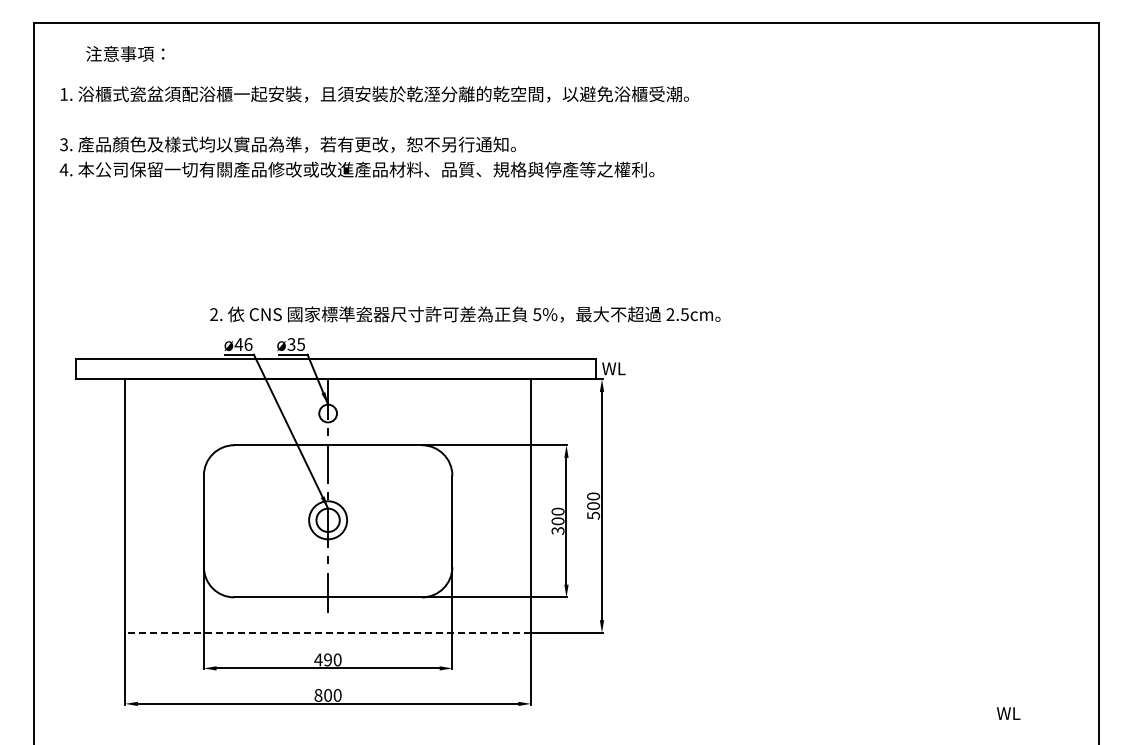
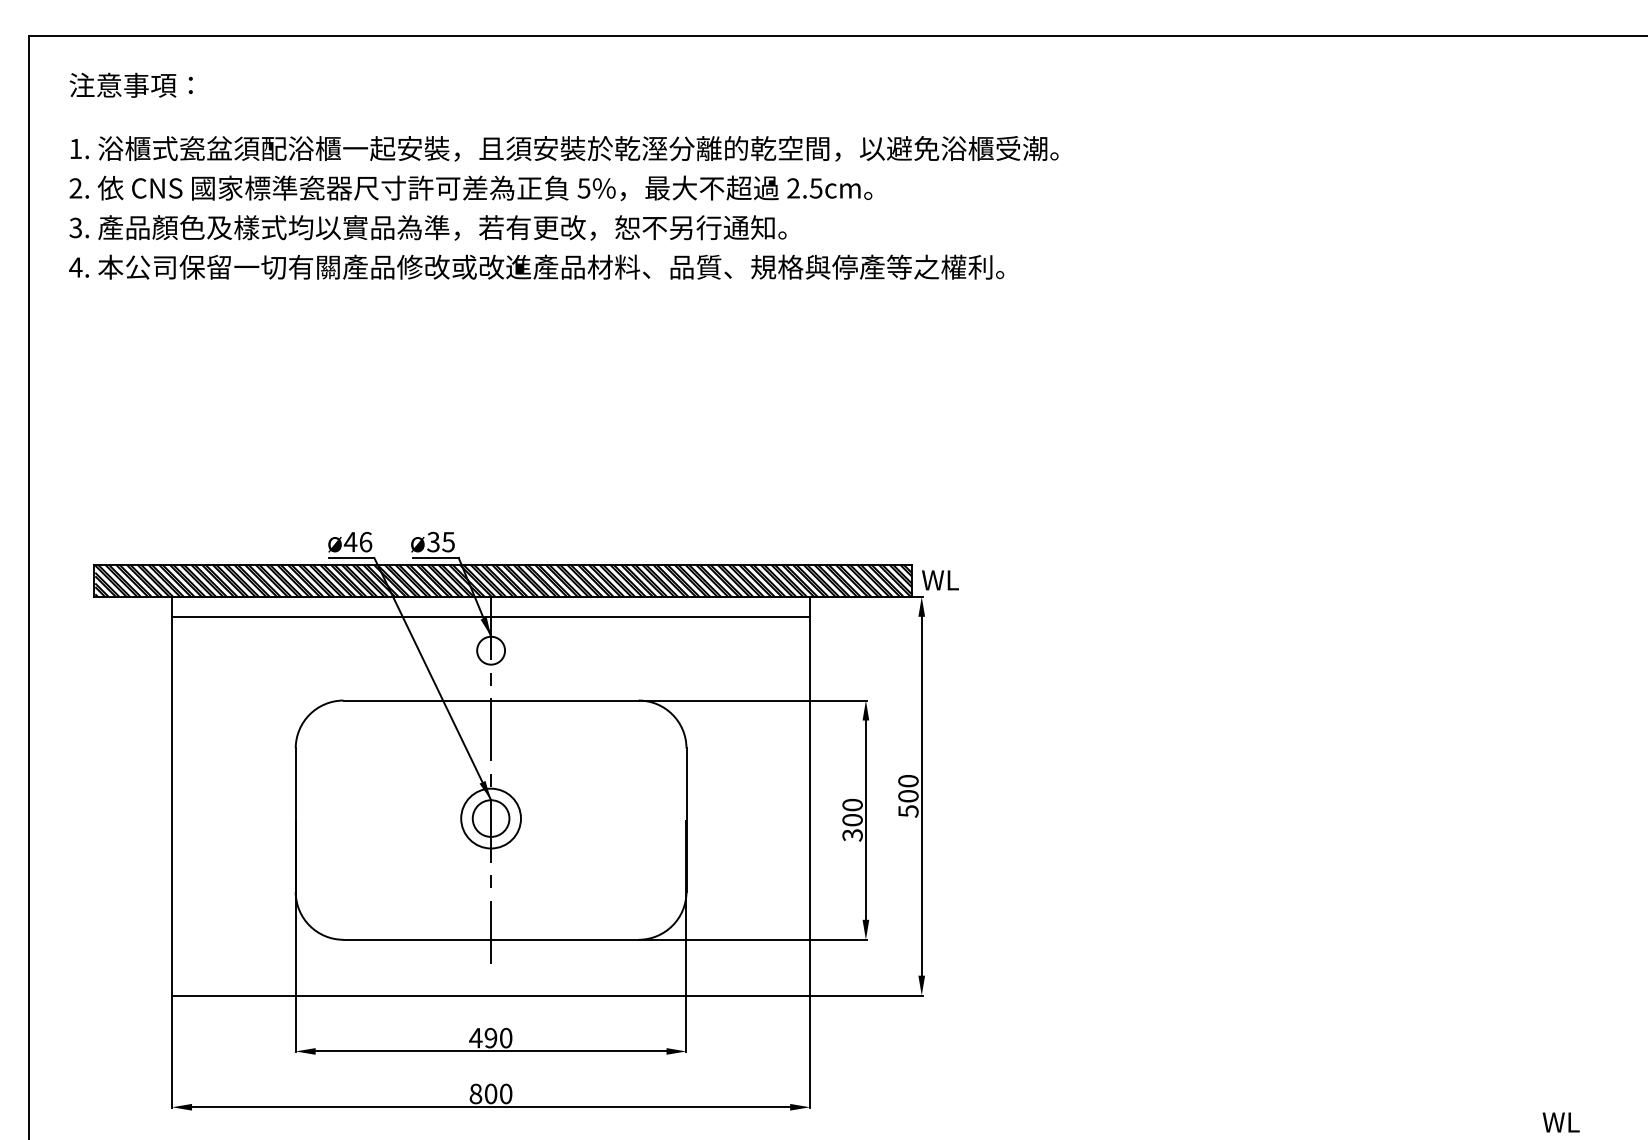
text: (125, 53) -> (131, 84), moved
text: (465, 314) -> (471, 188), moved
hatch: (335, 369) -> (502, 581), added
line: (327, 392) -> (490, 617), added
line: (328, 632) -> (491, 994), dashed -> solid

